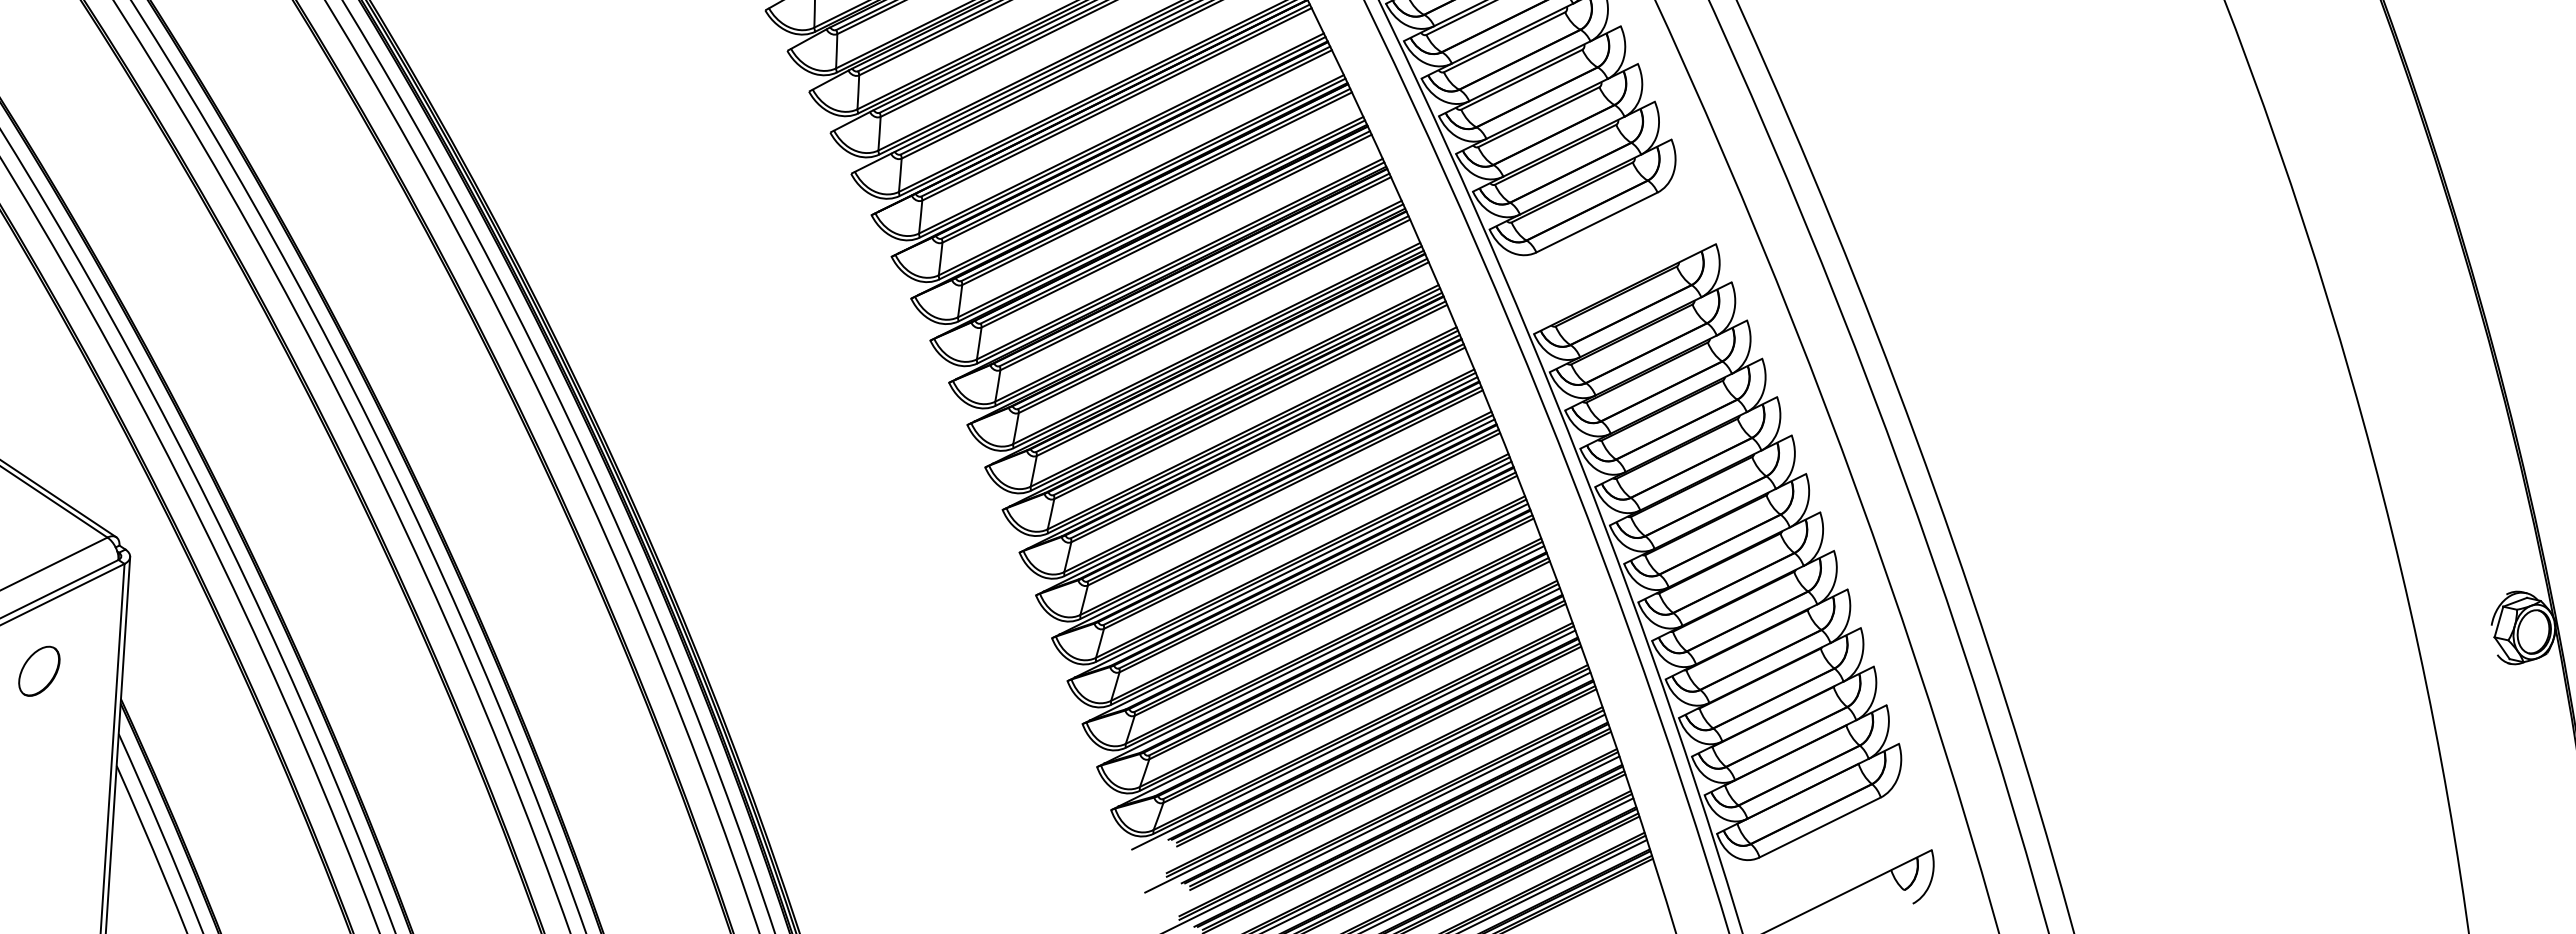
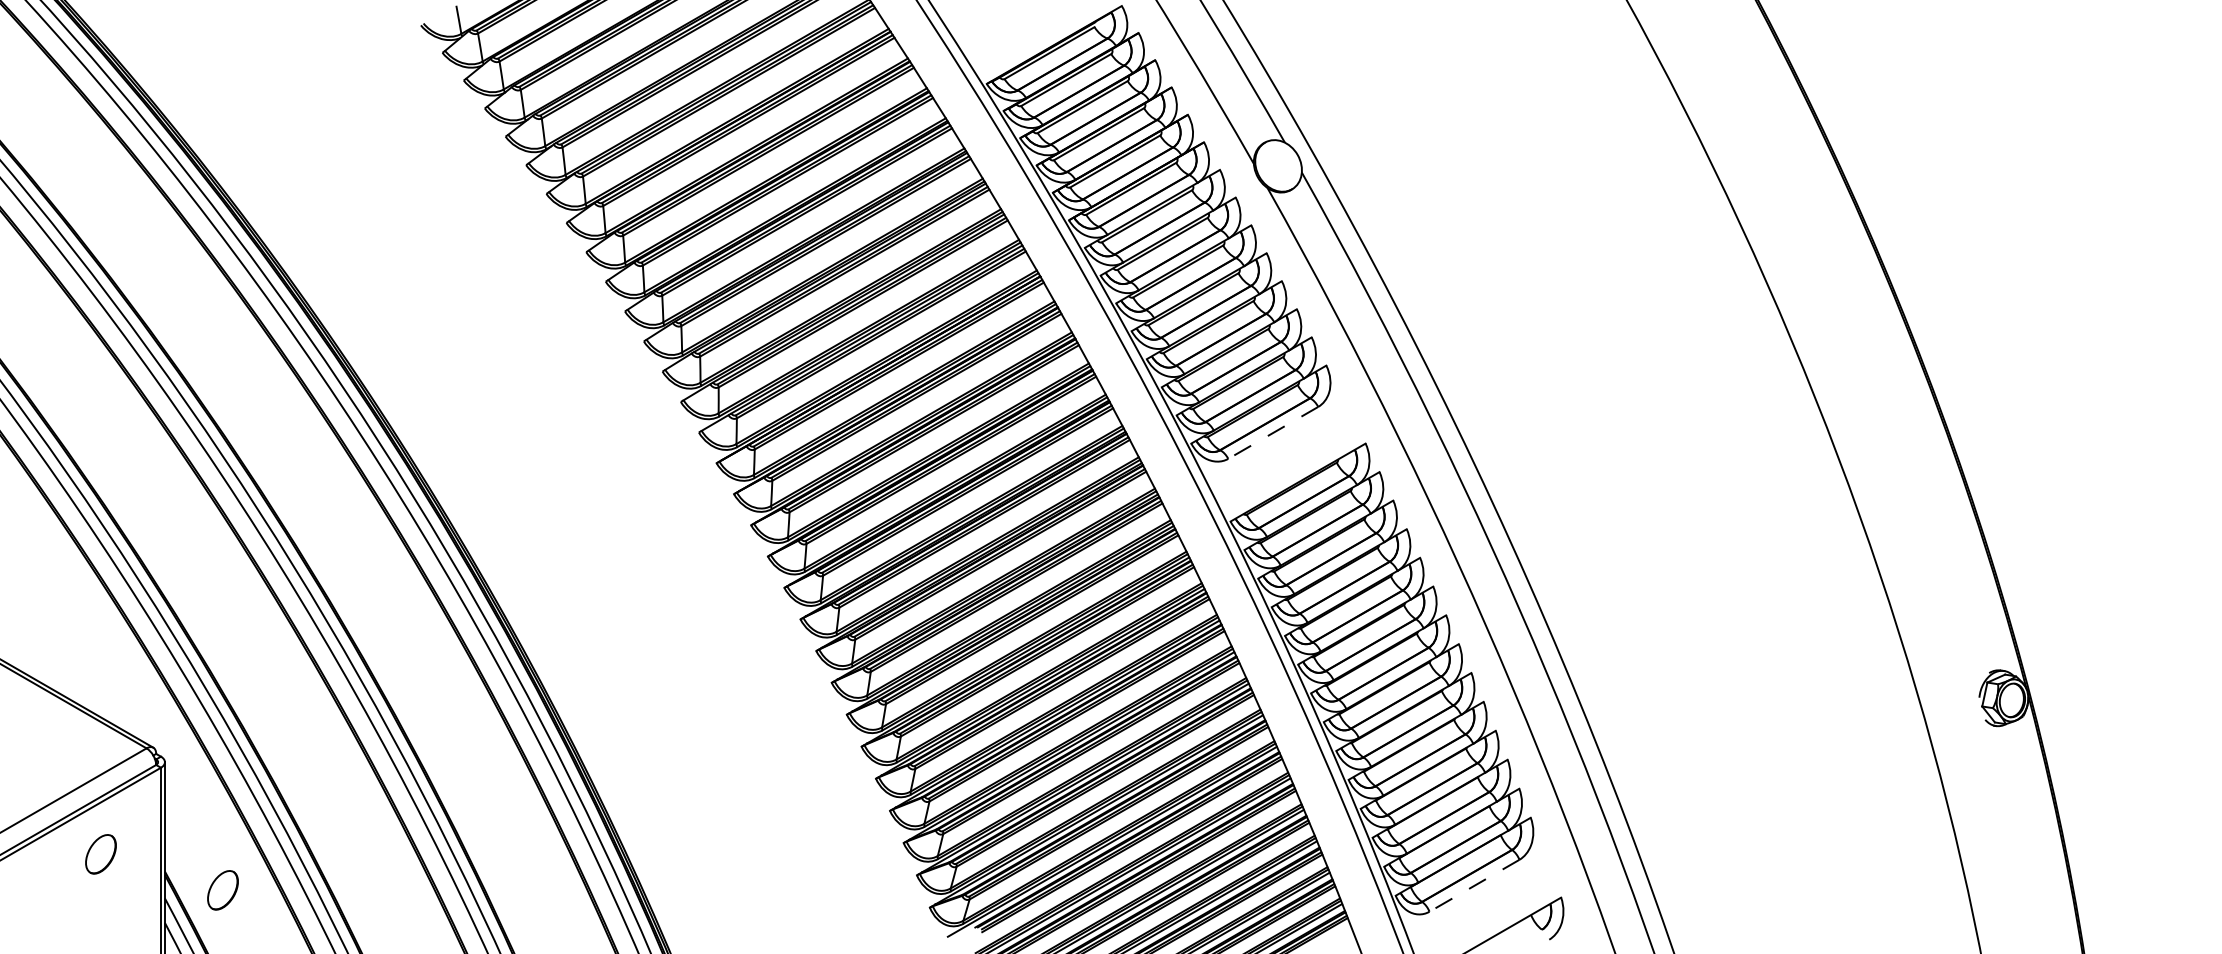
line: (1597, 222) -> (1273, 432), solid -> dashed
part: (194, 728) -> (222, 890), added
line: (1820, 827) -> (1474, 885), solid -> dashed

